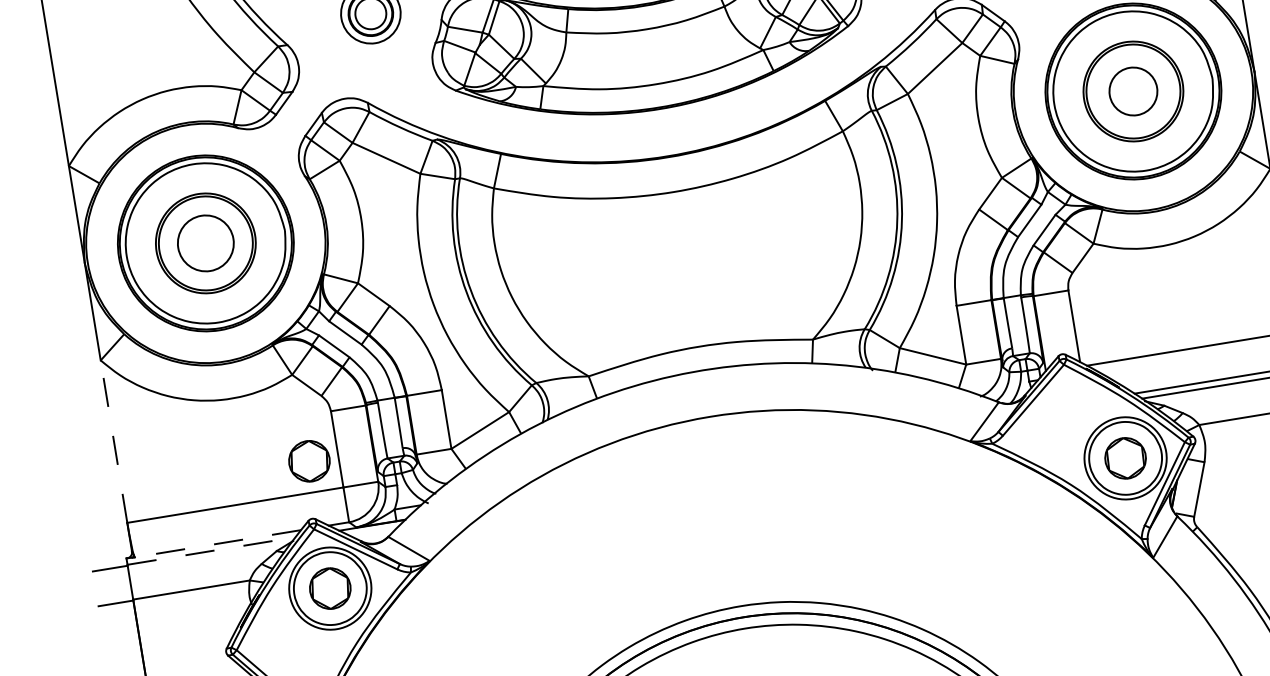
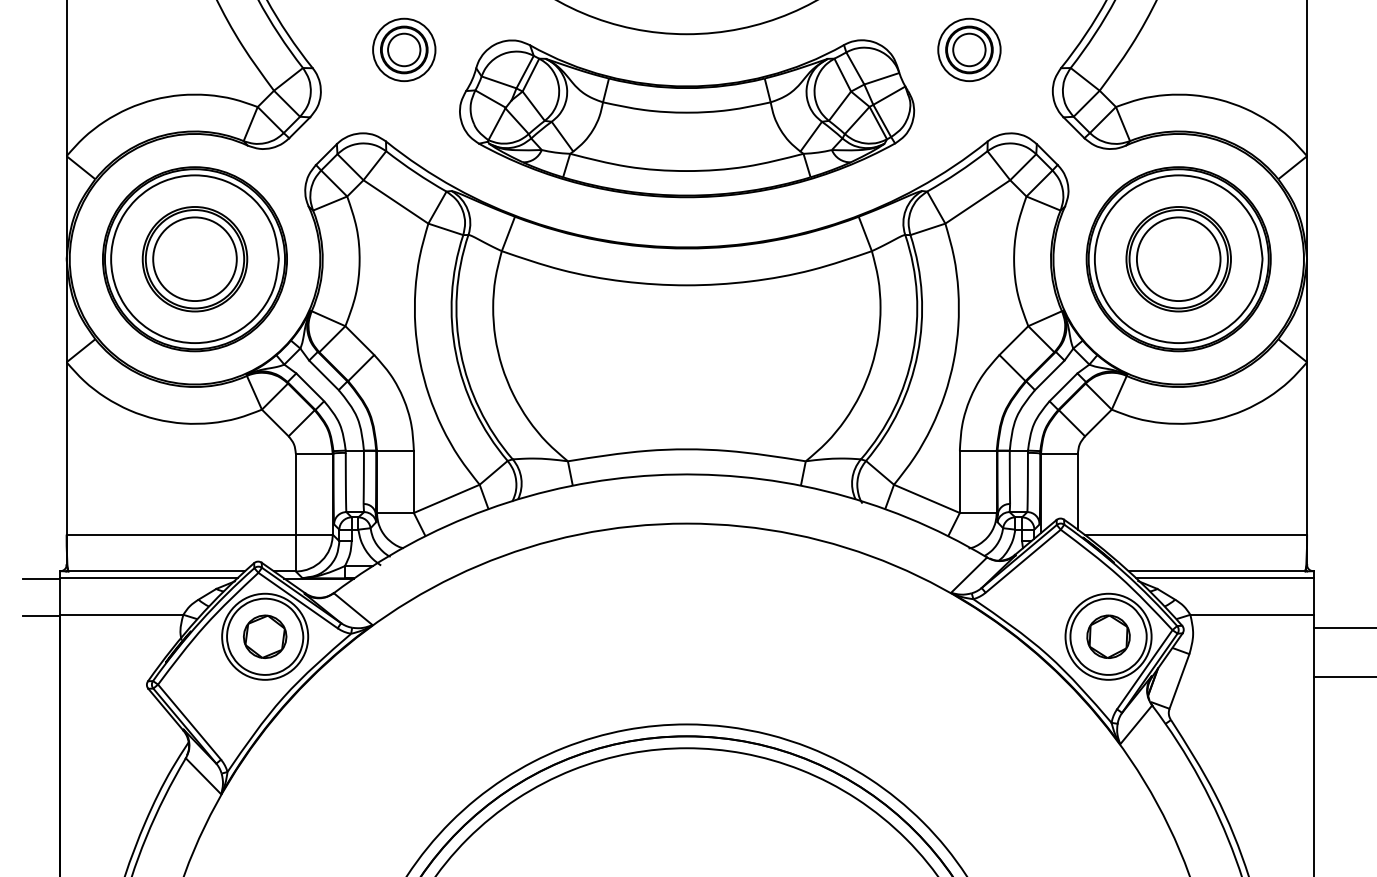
circle: (1133, 91) -> (1178, 259), size x1.67
circle: (205, 243) -> (194, 259), size x1.43
line: (113, 440) -> (66, 447), dashed -> solid
part: (309, 460) -> (265, 501), removed
line: (217, 543) -> (156, 571), dashed -> solid
line: (212, 550) -> (149, 577), dashed -> solid

